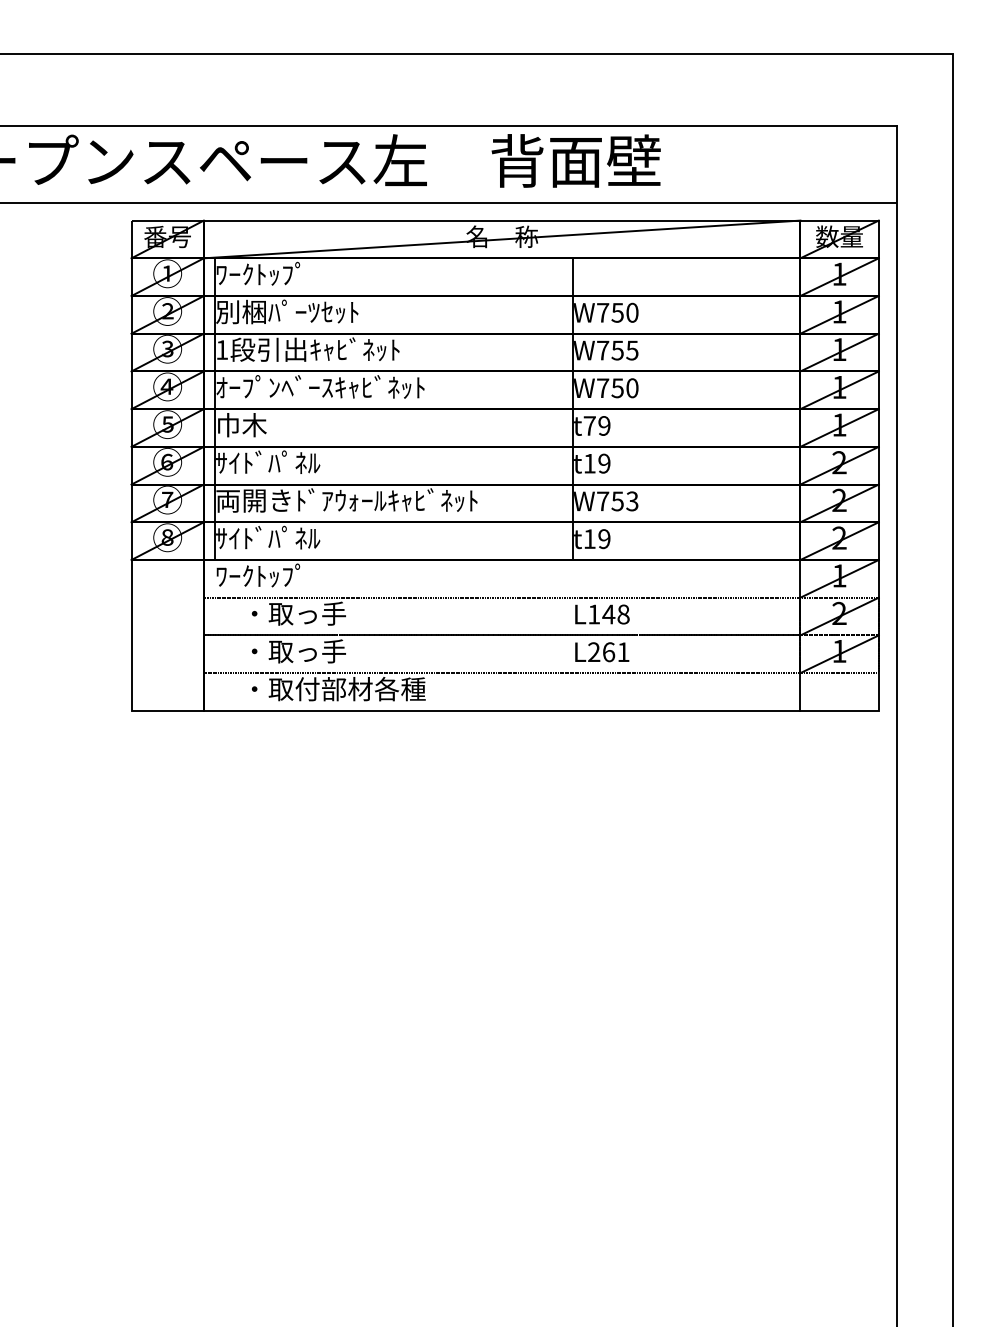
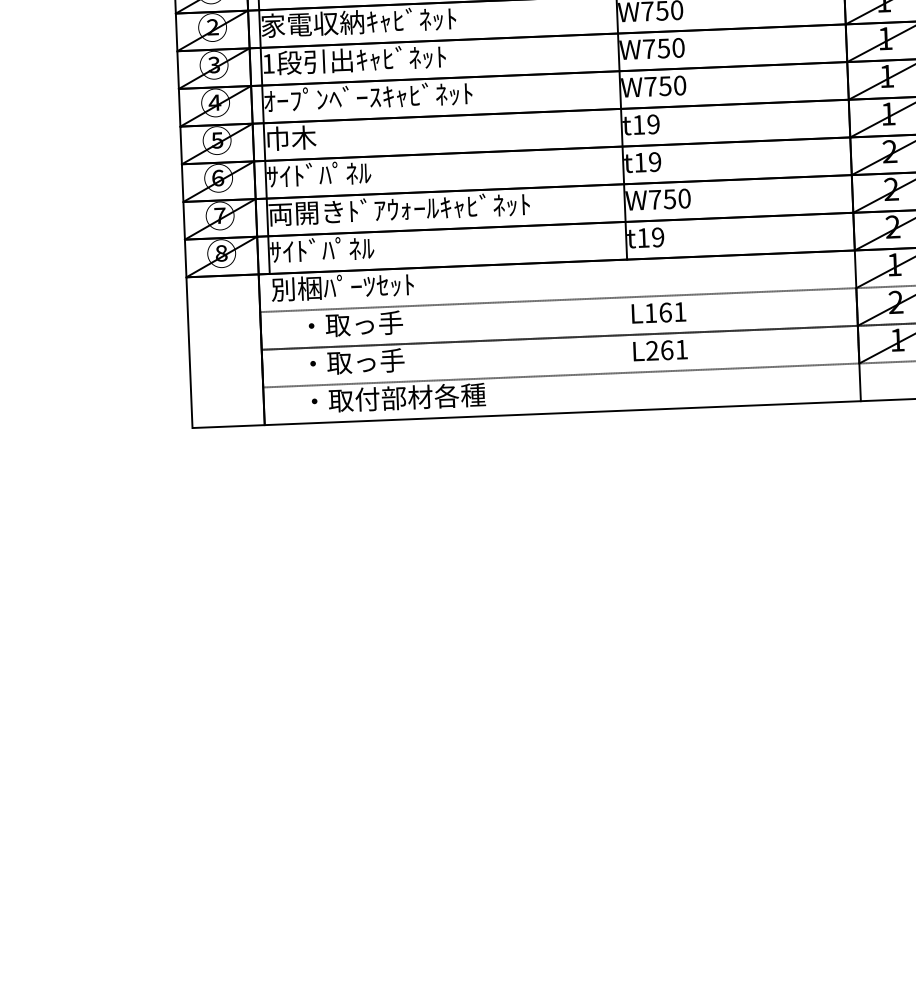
text: (313, 311) -> (358, 21), 別梱ﾊﾟｰﾂｾｯﾄ -> 家電収納ｷｬﾋﾞﾈｯﾄ
text: (632, 350) -> (678, 47), W755 -> W750
text: (589, 425) -> (638, 124), t79 -> t19
text: (632, 501) -> (684, 198), W753 -> W750
text: (287, 575) -> (342, 286), ﾜｰｸﾄｯﾌﾟ -> 別梱ﾊﾟｰﾂｾｯﾄ
text: (615, 614) -> (672, 312), L148 -> L161

